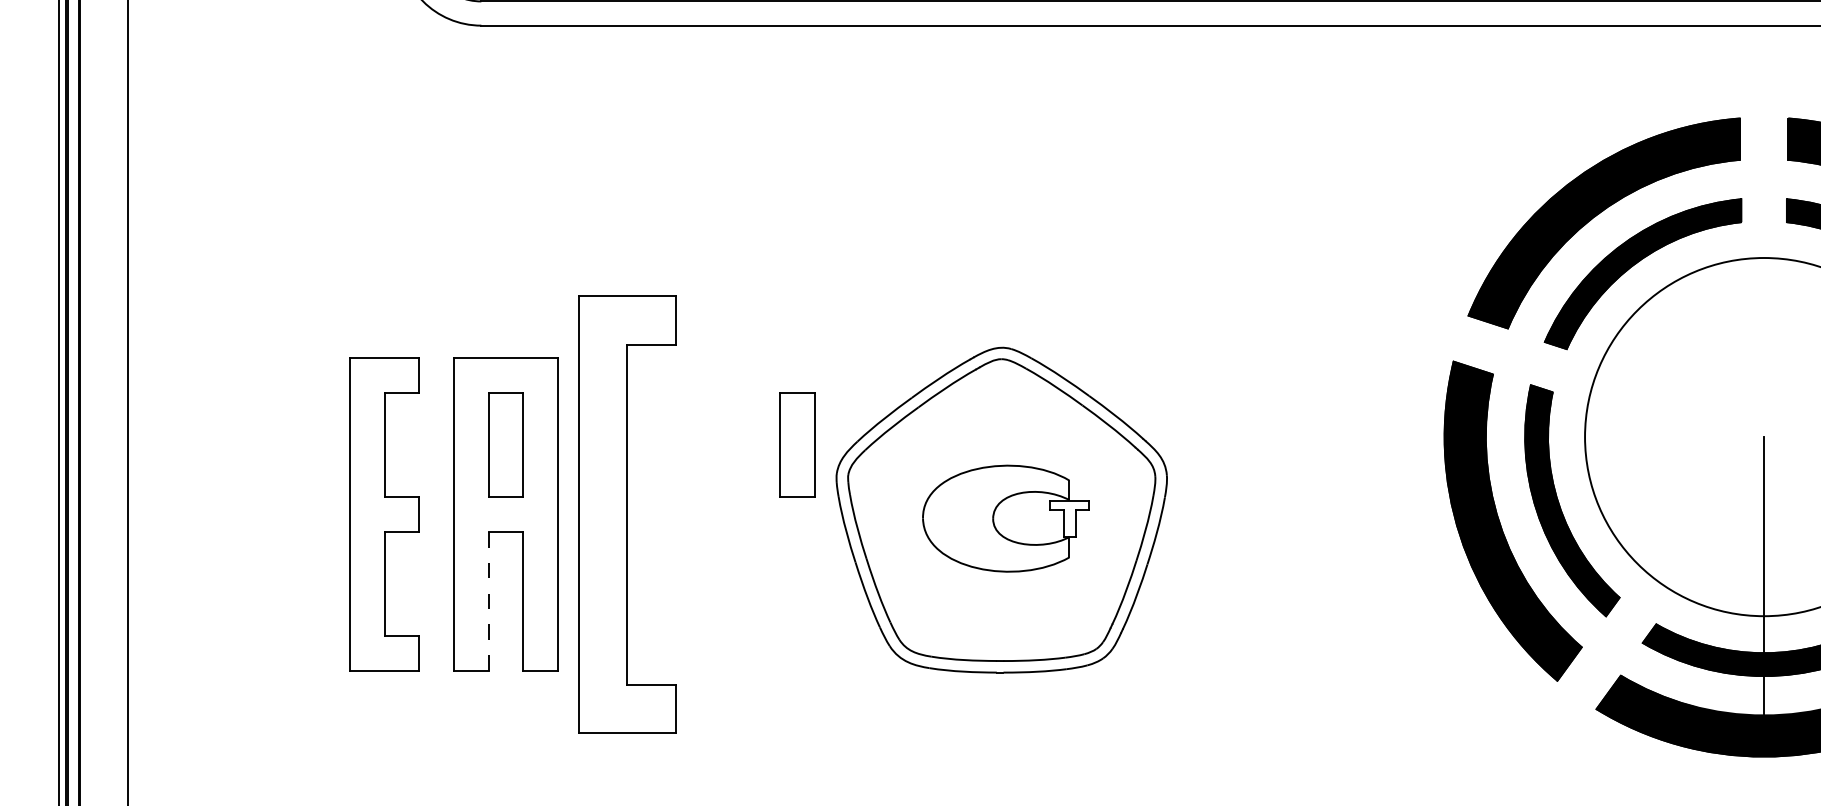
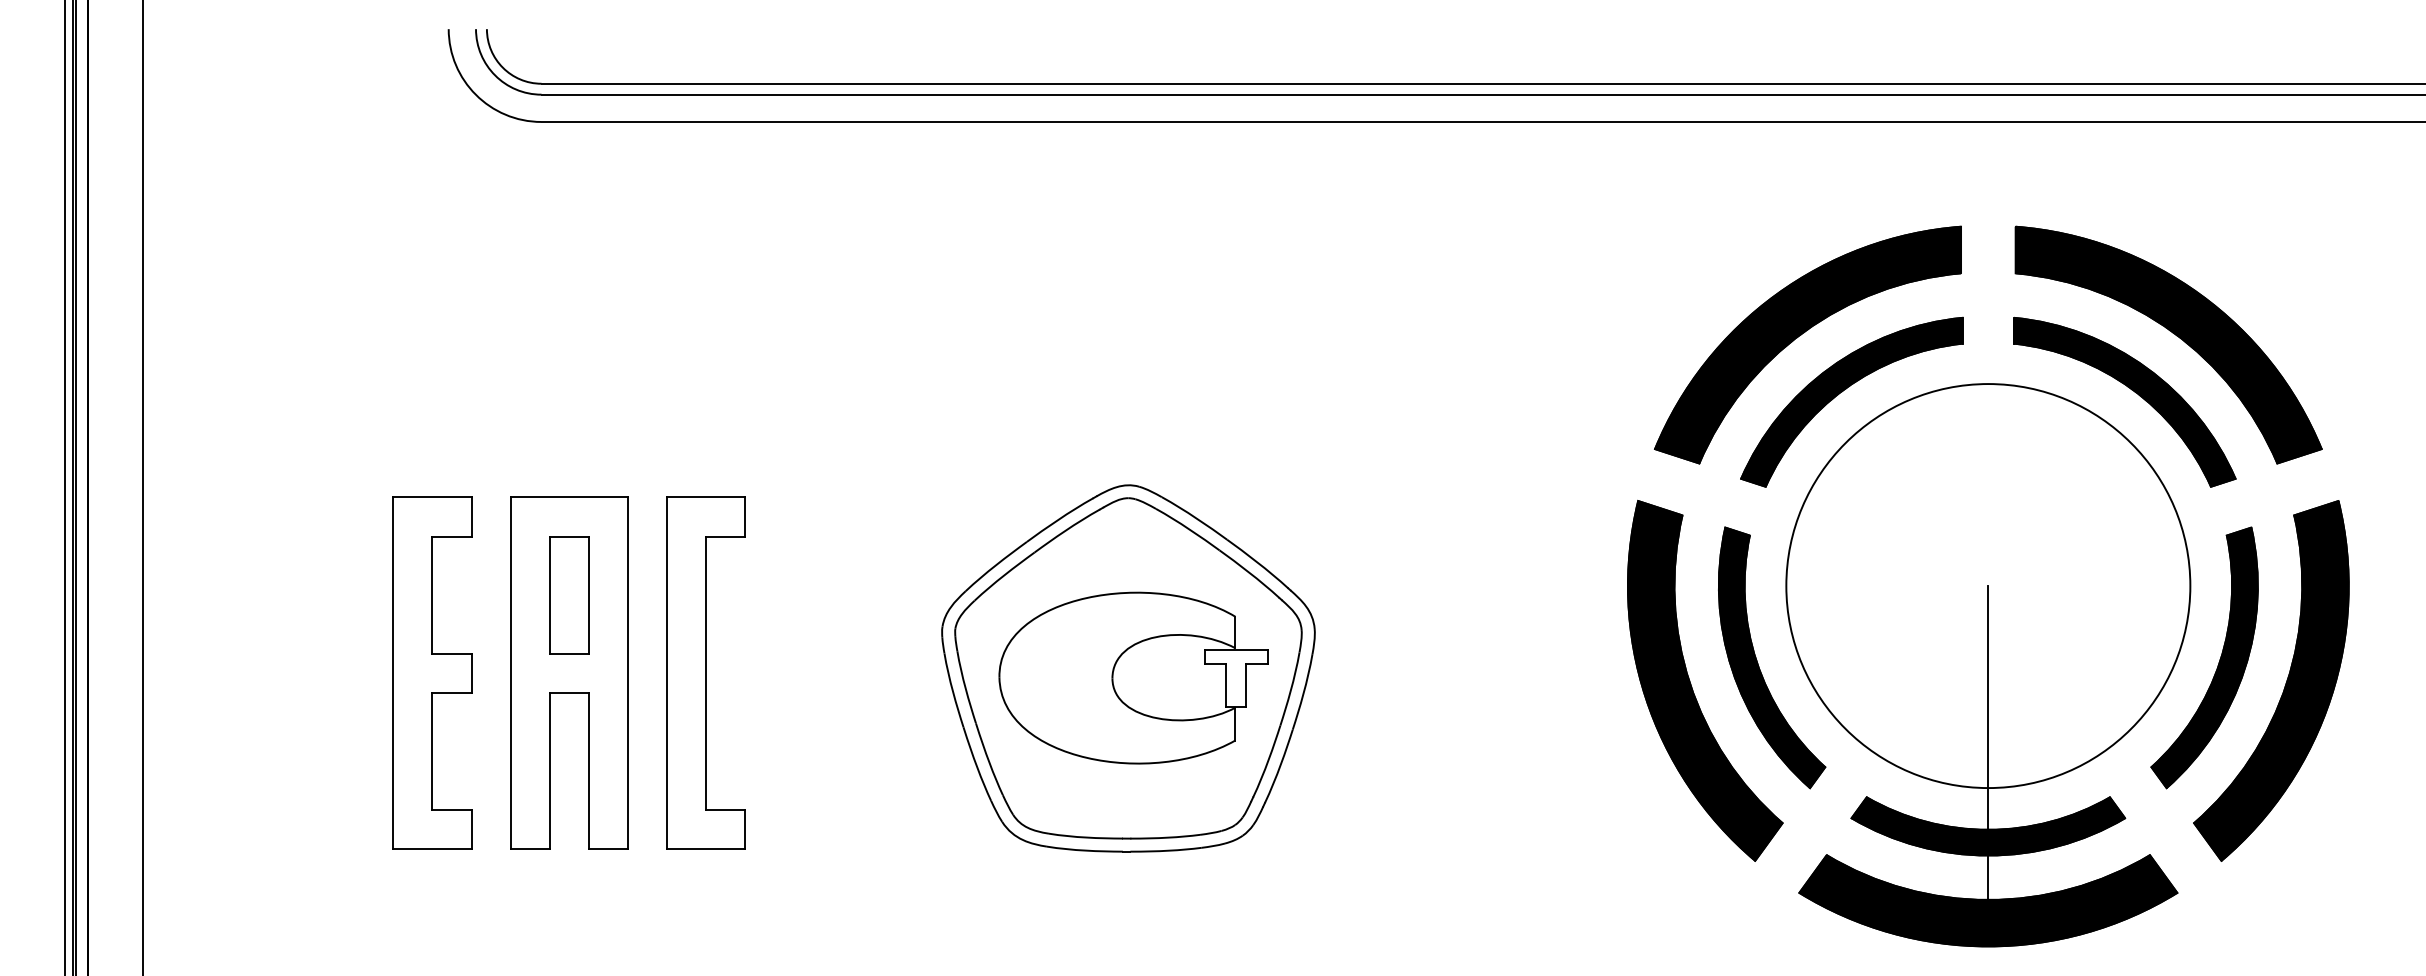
part: (797, 445) -> (898, 595), removed
part: (626, 513) -> (705, 672), size x0.71
part: (1006, 518) -> (1133, 677), size x1.43
line: (488, 600) -> (549, 770), dashed -> solid

